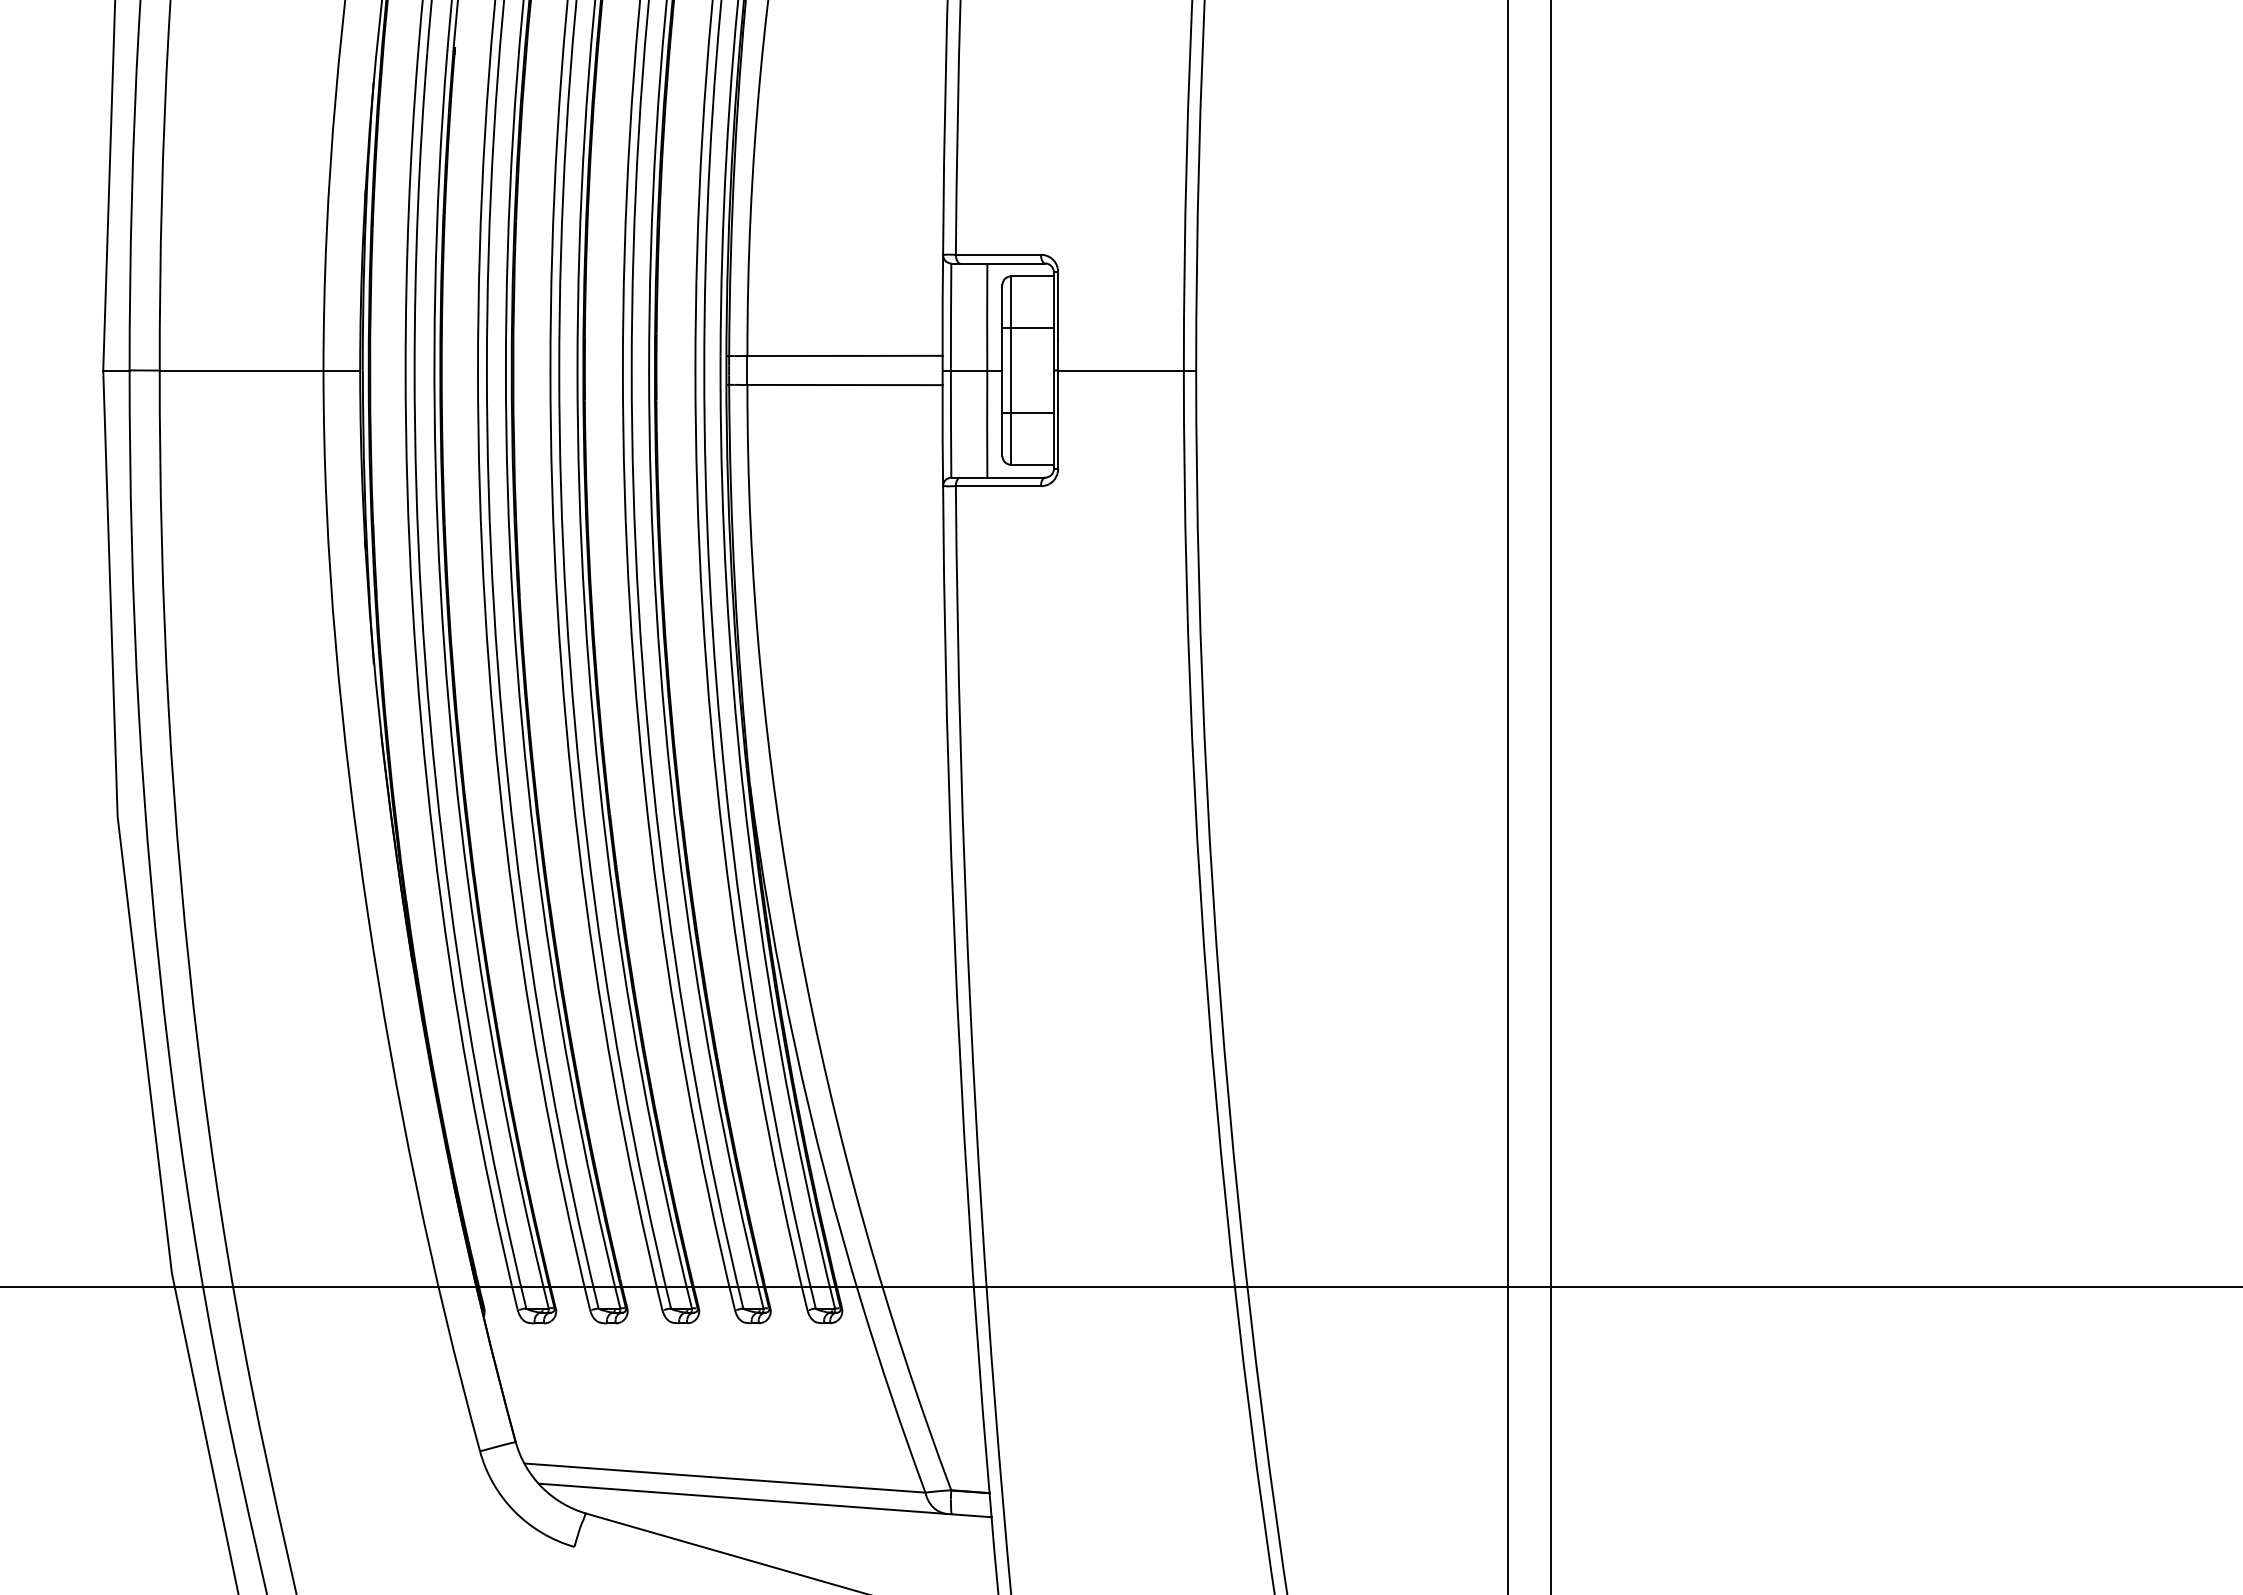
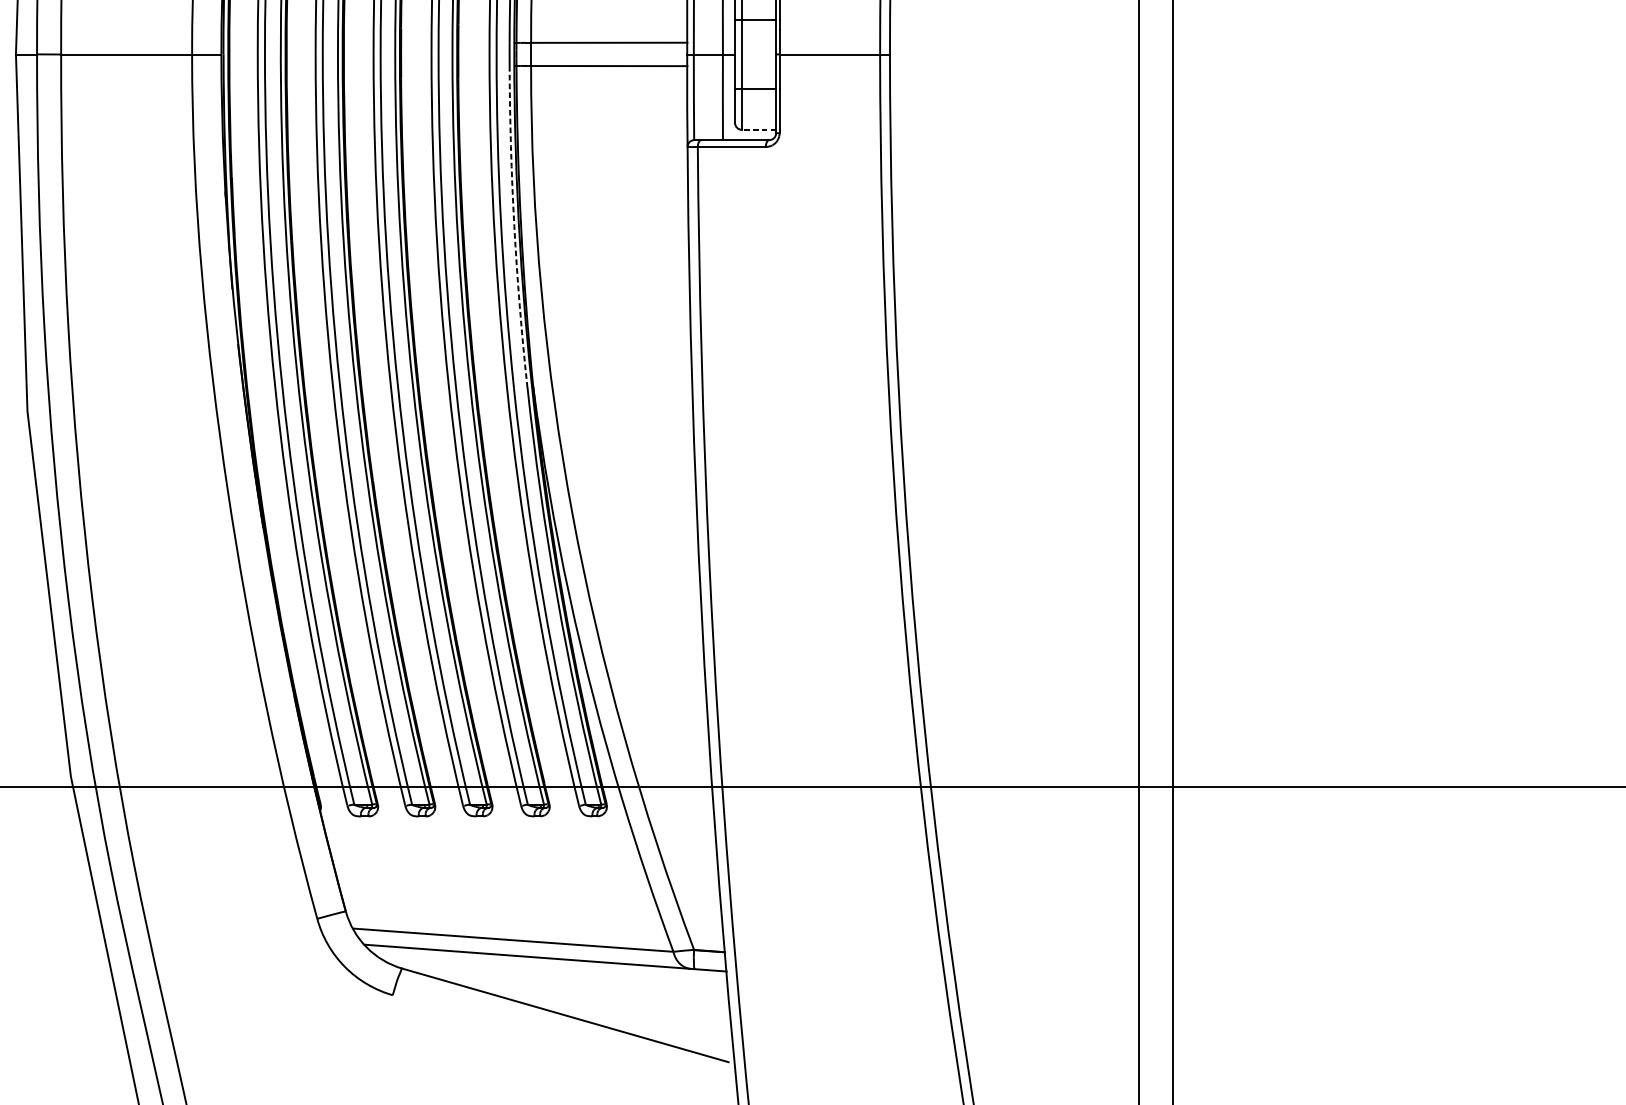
line: (1031, 464) -> (758, 129), solid -> dashed
arc: (726, 585) -> (514, 226), solid -> dashed

